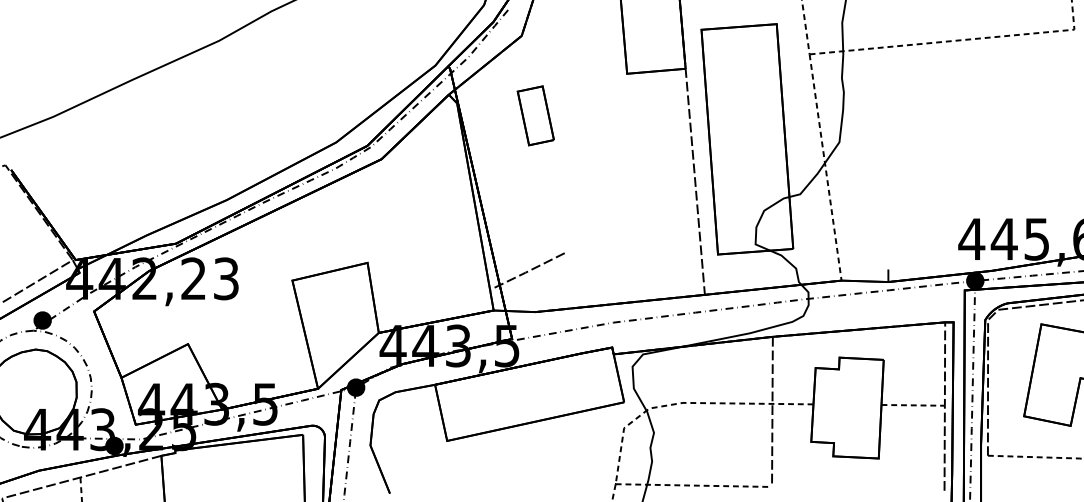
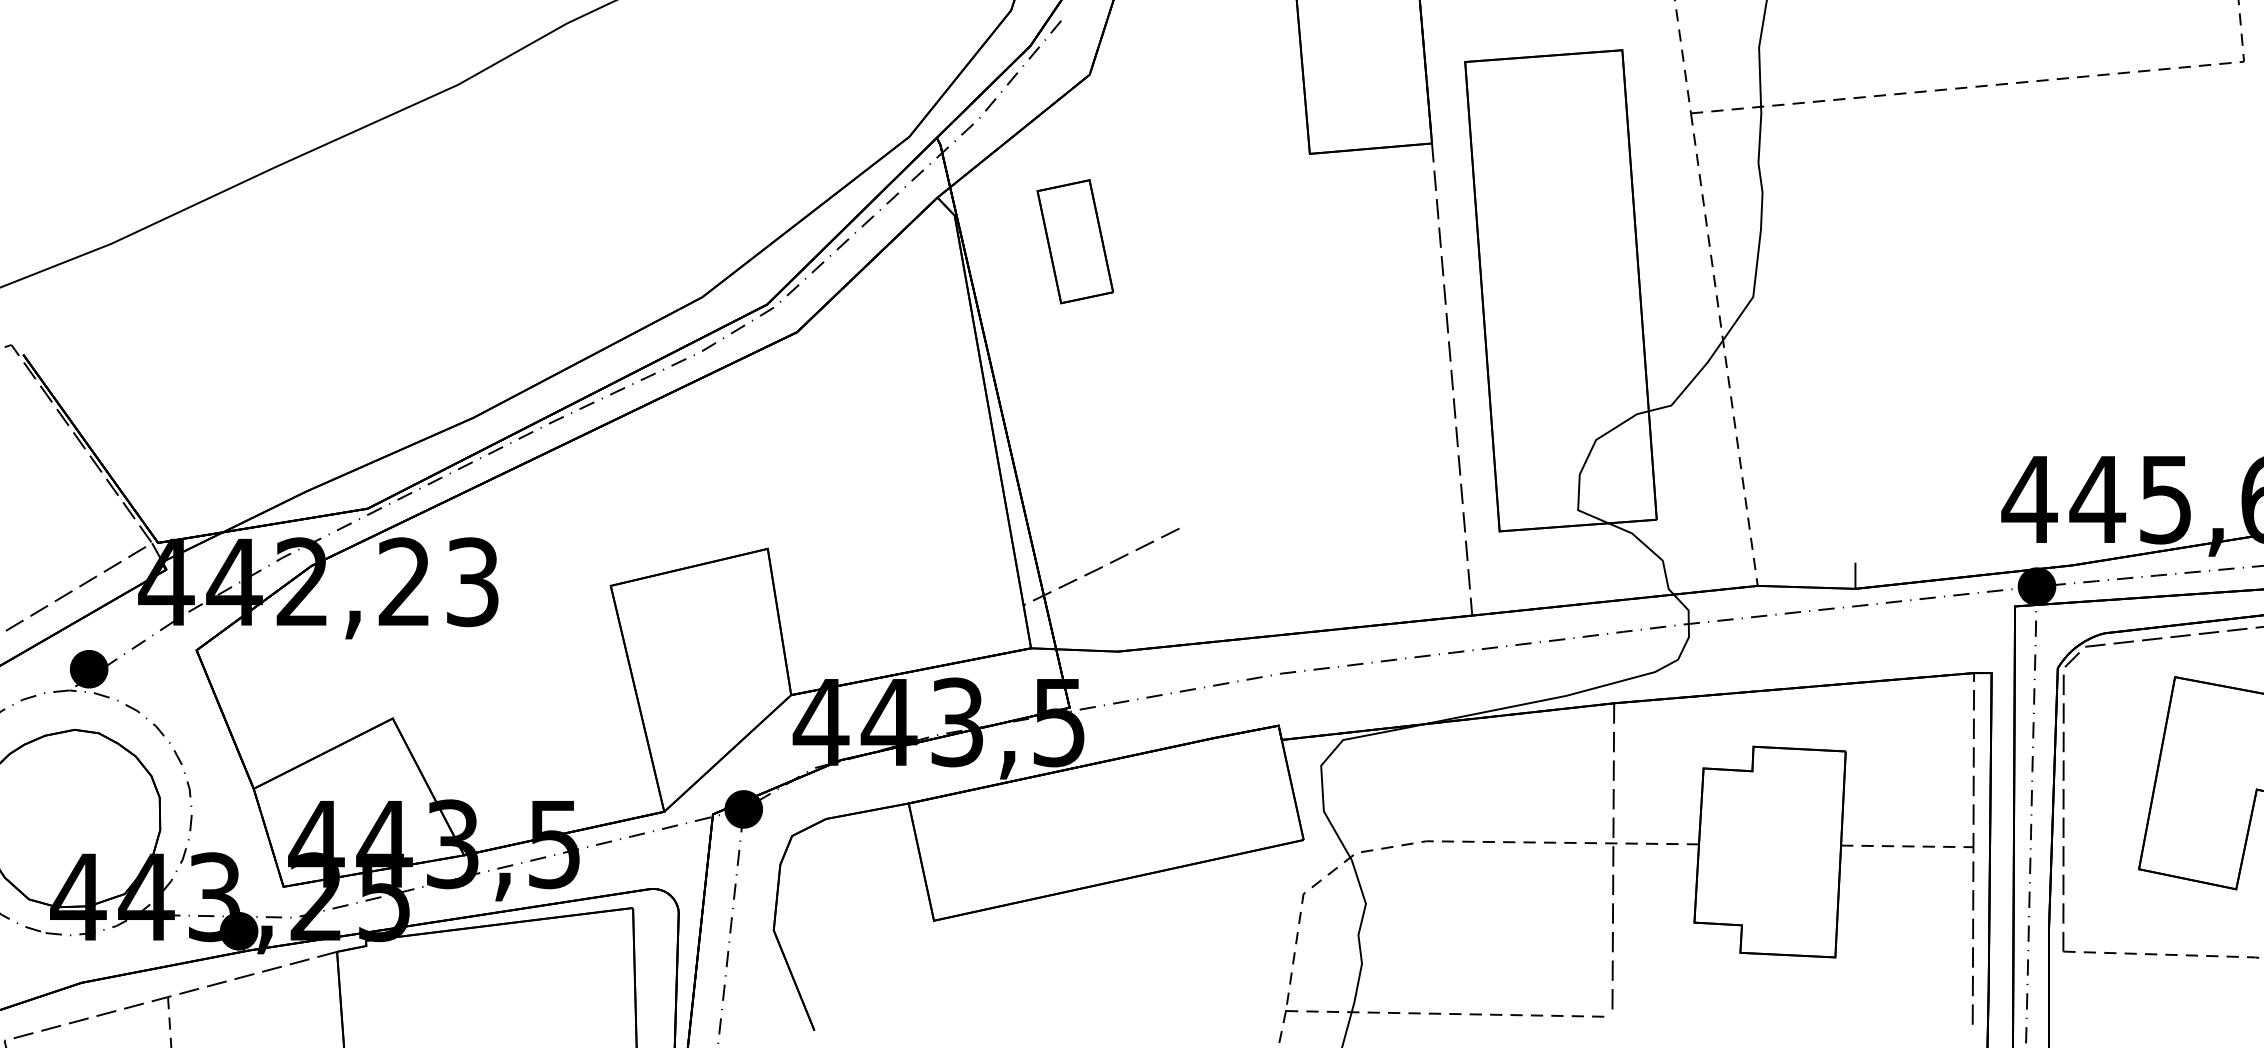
part: (535, 115) -> (1074, 240), moved

